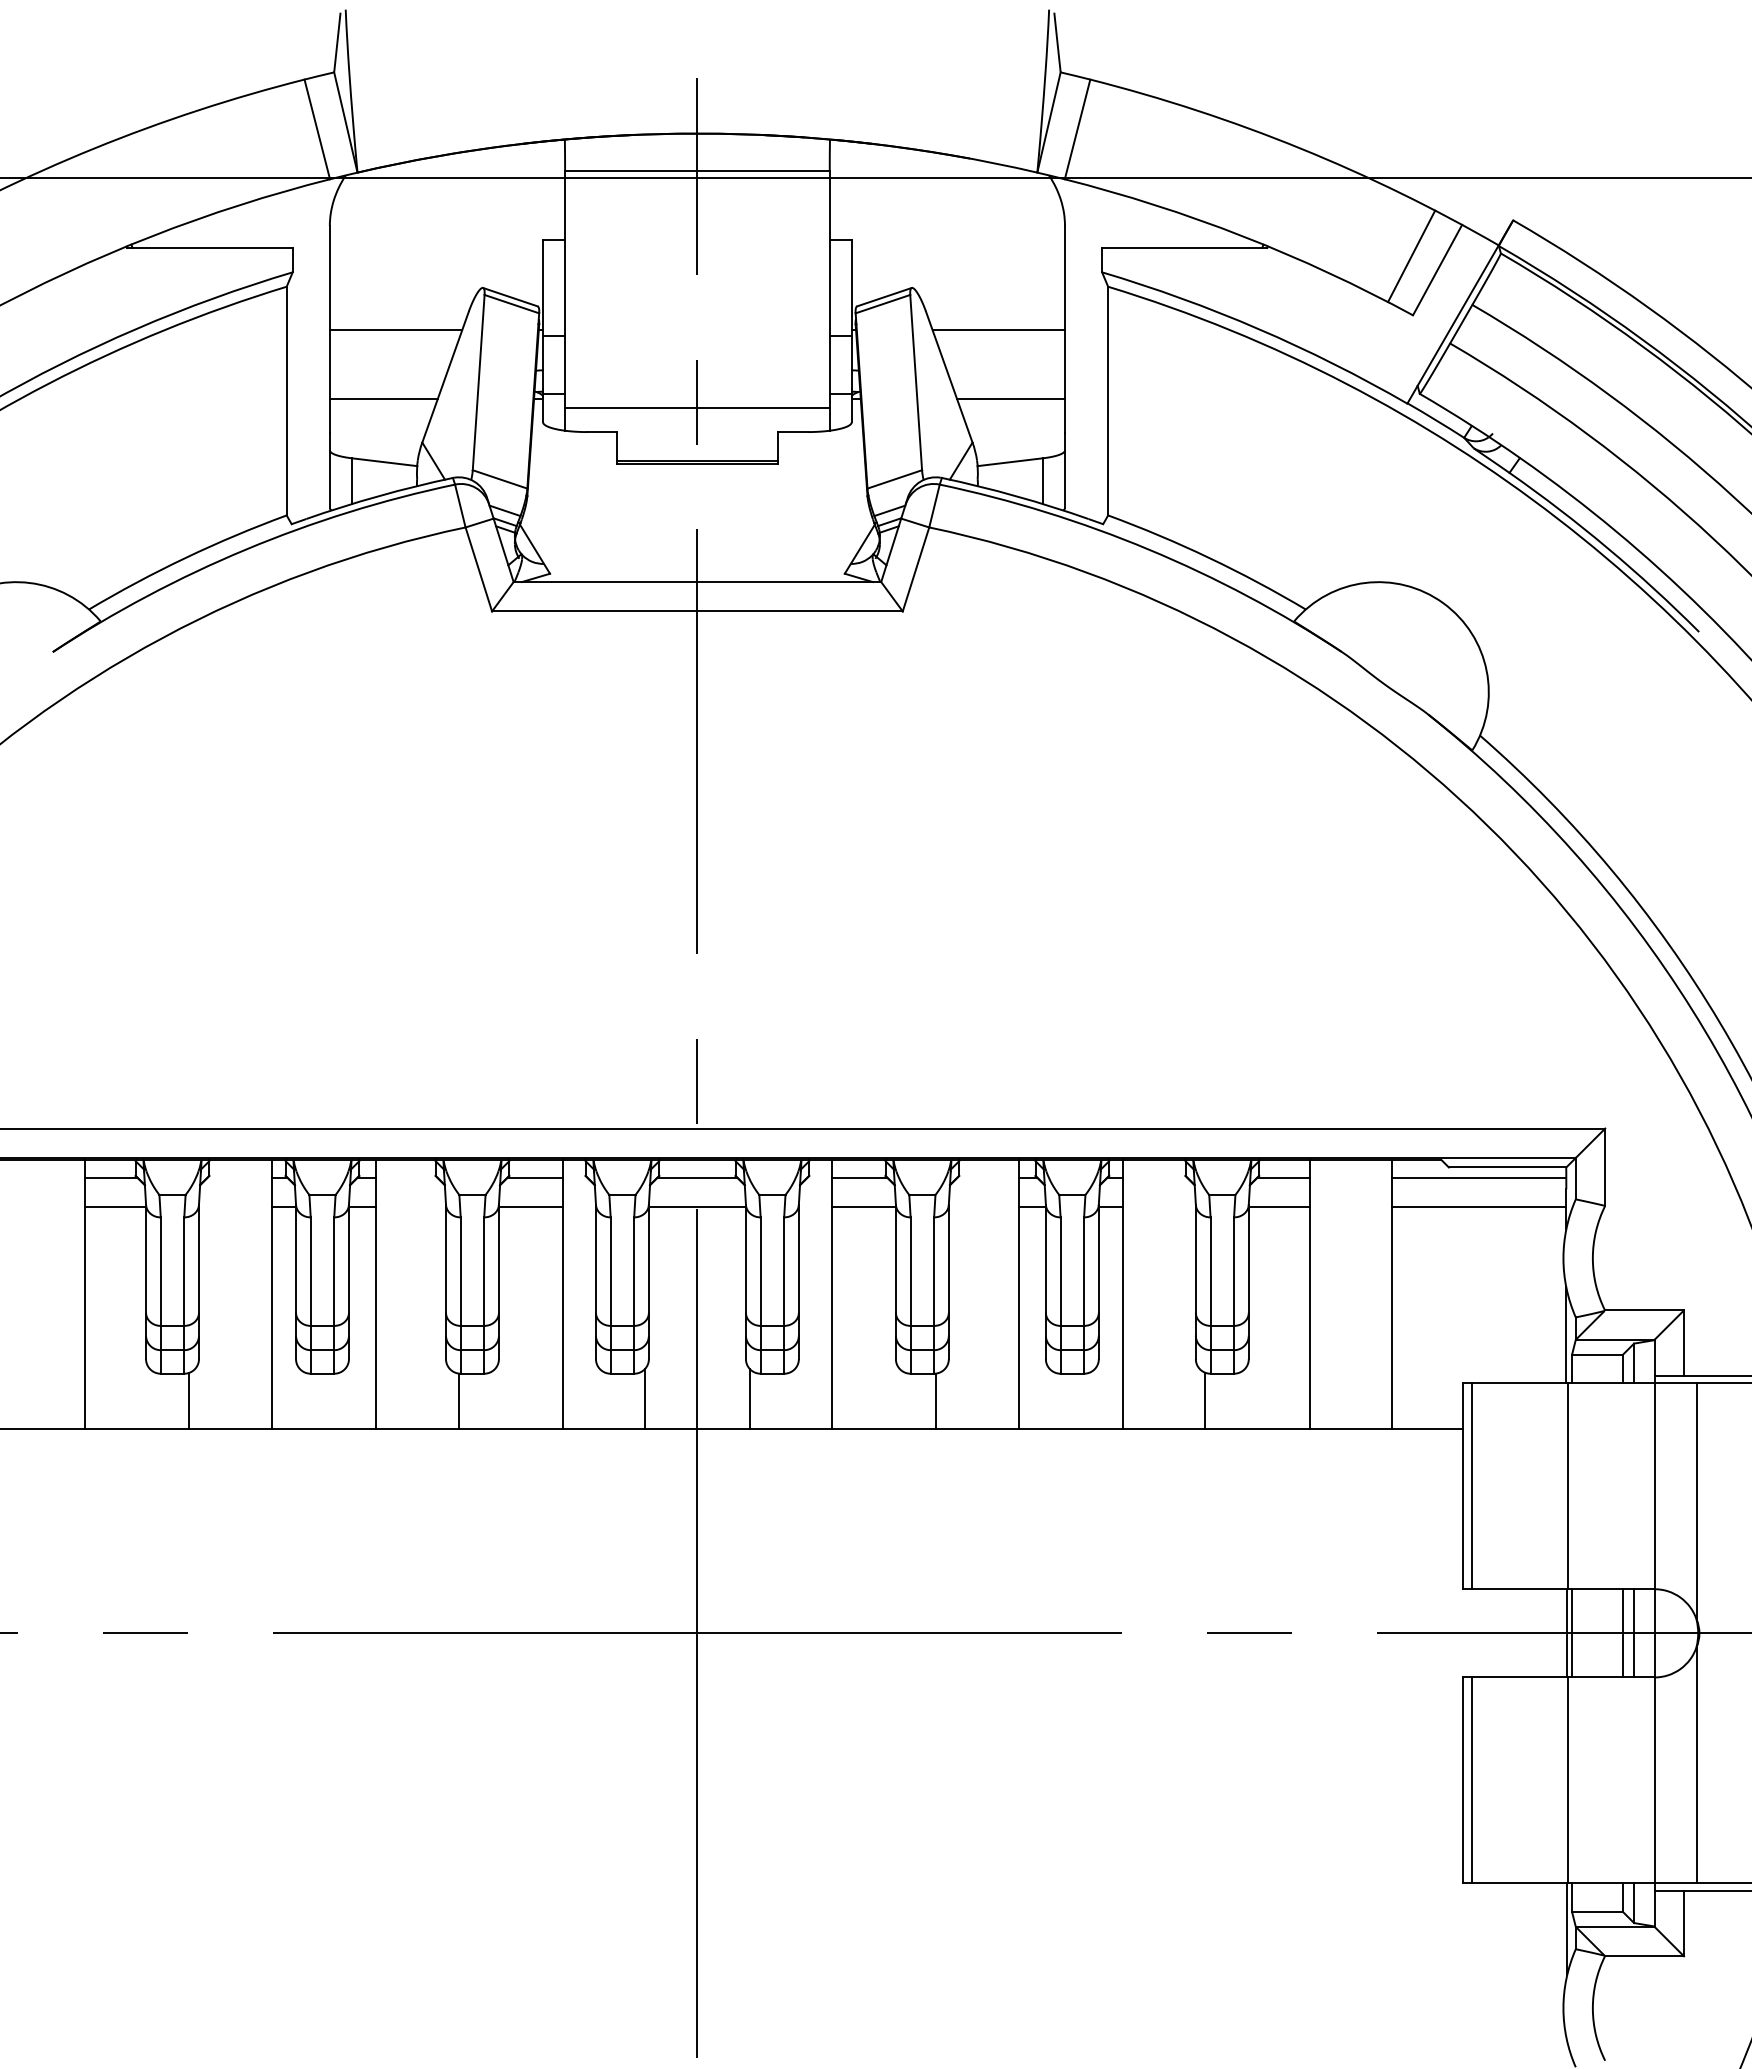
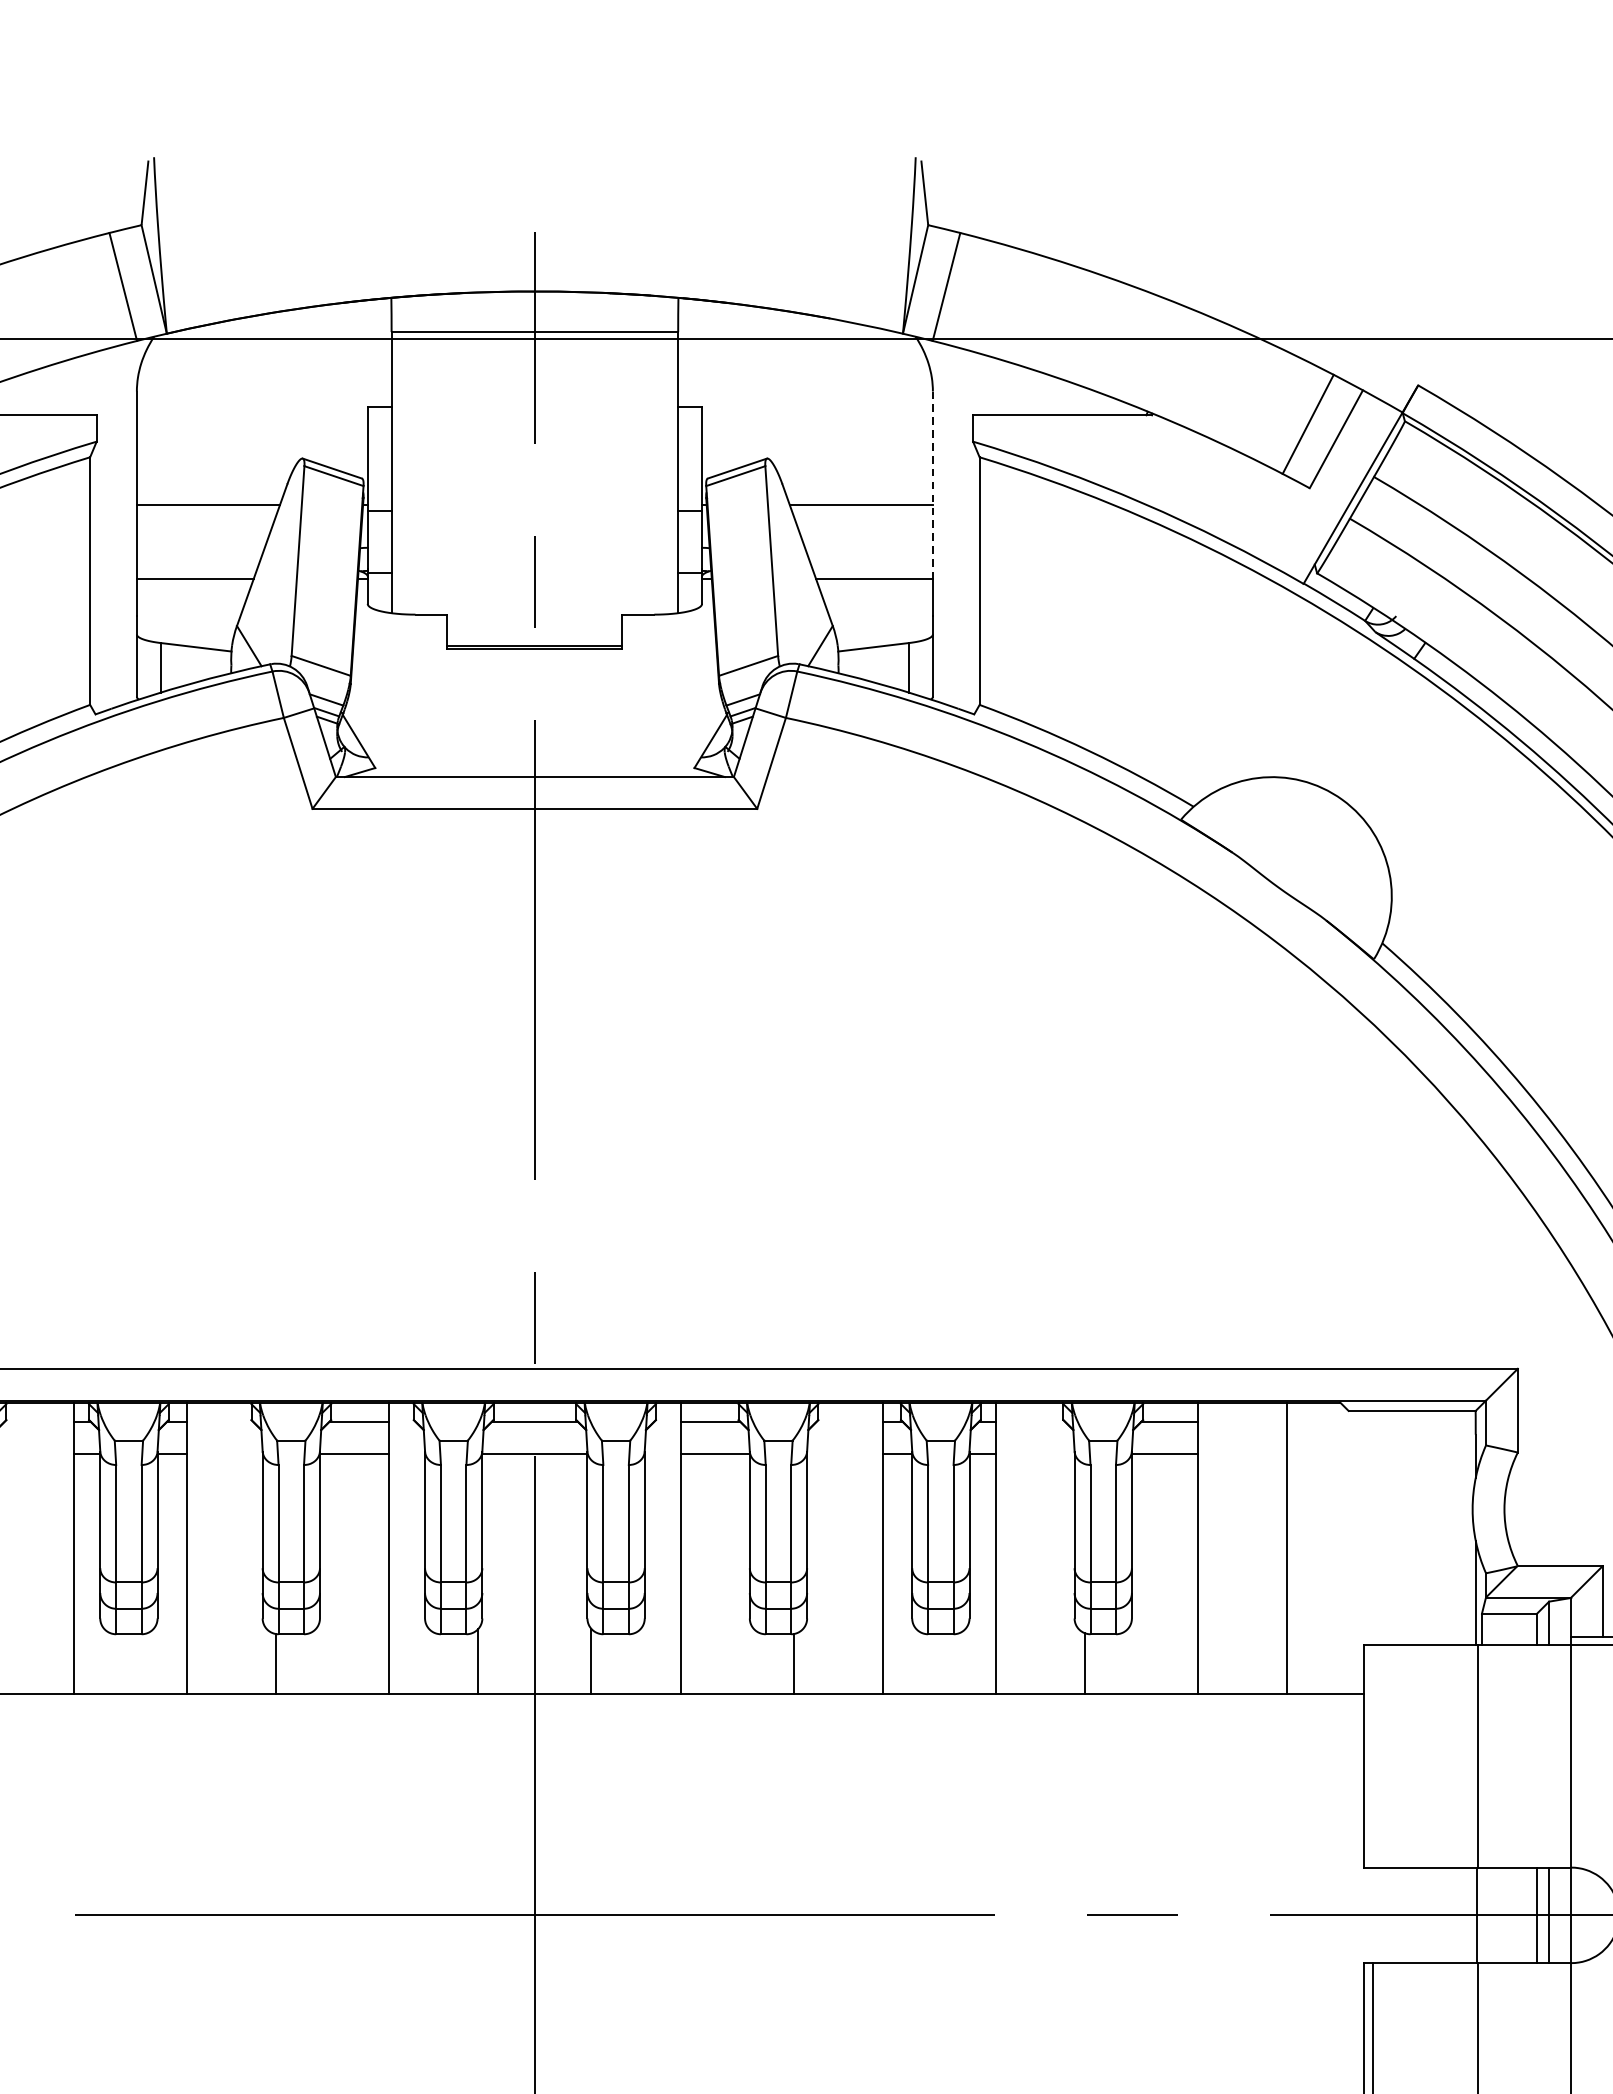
line: (1065, 313) -> (933, 486), solid -> dashed
line: (697, 408) -> (534, 589), removed
line: (1479, 1177) -> (1381, 1421), removed
line: (1479, 1206) -> (1381, 1453), removed
line: (1471, 1486) -> (1373, 1756), removed
line: (1572, 1633) -> (1482, 1915), removed

